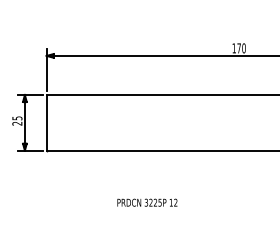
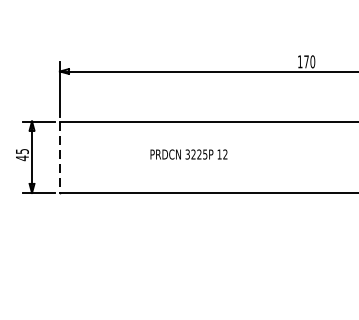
text: (17, 123) -> (22, 158), 25 -> 45
line: (46, 123) -> (59, 158), solid -> dashed
text: (147, 202) -> (189, 154), moved

